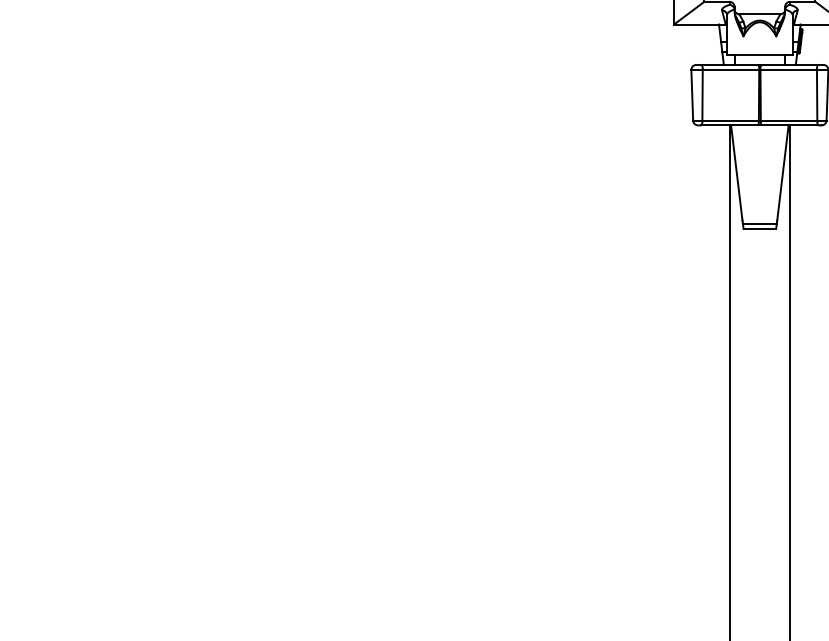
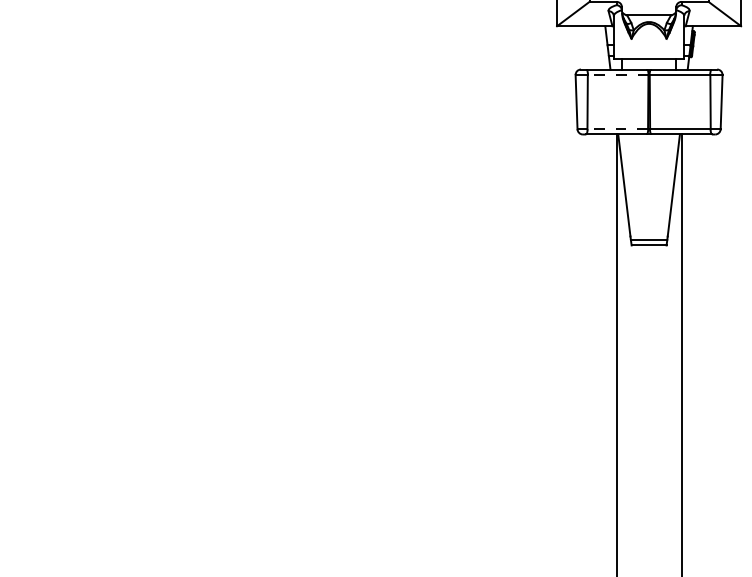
line: (730, 70) -> (617, 75), solid -> dashed
line: (730, 120) -> (617, 129), solid -> dashed

